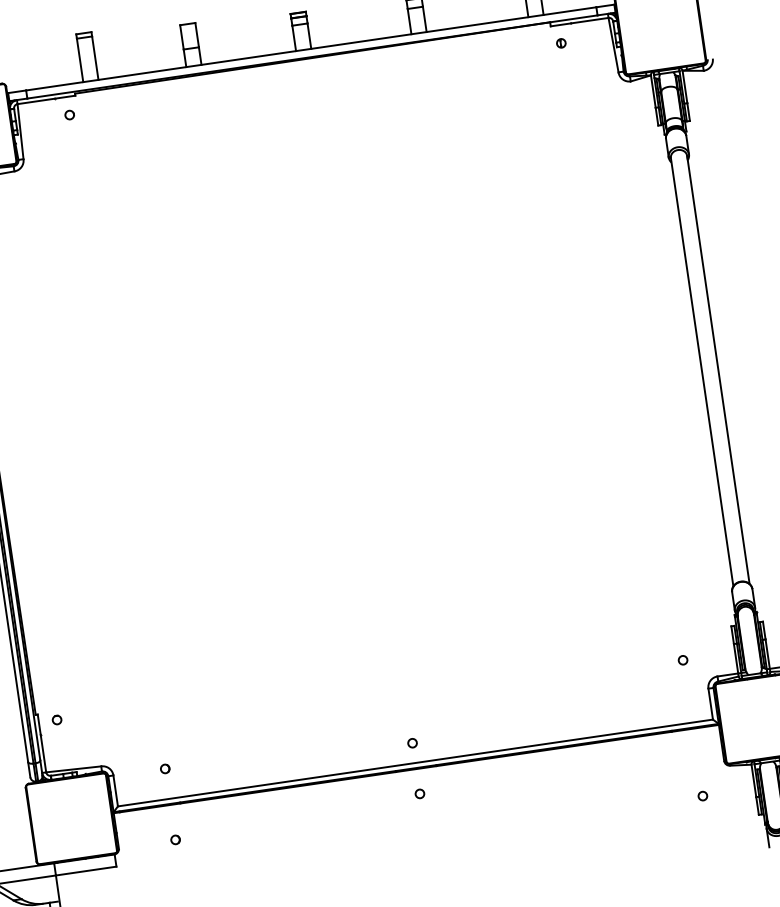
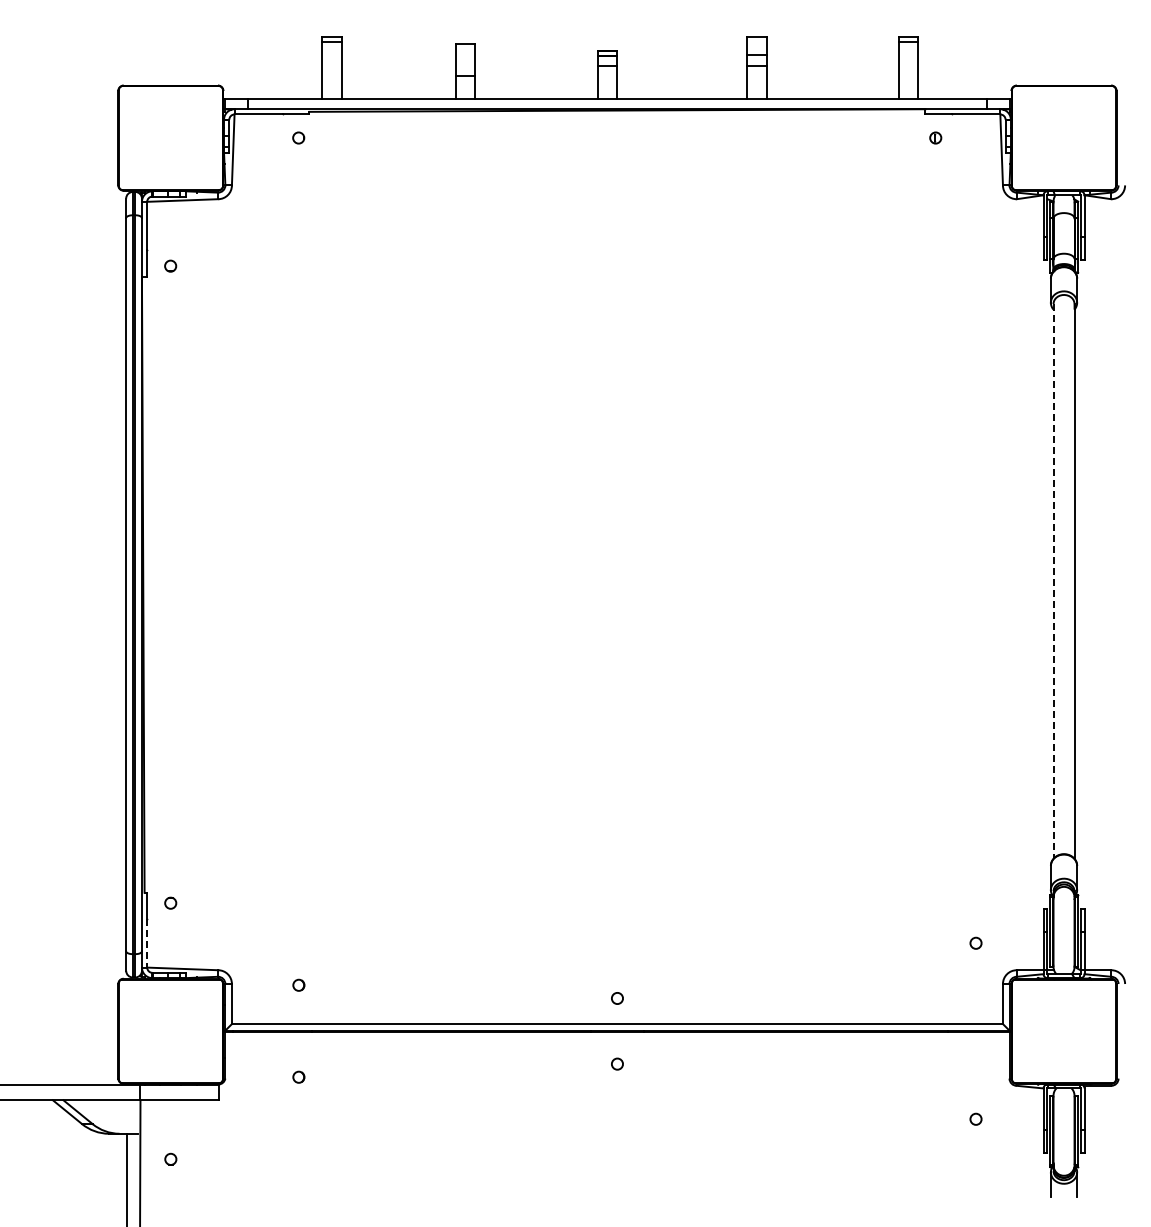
line: (702, 372) -> (1053, 581), solid -> dashed
line: (43, 753) -> (147, 943), solid -> dashed

